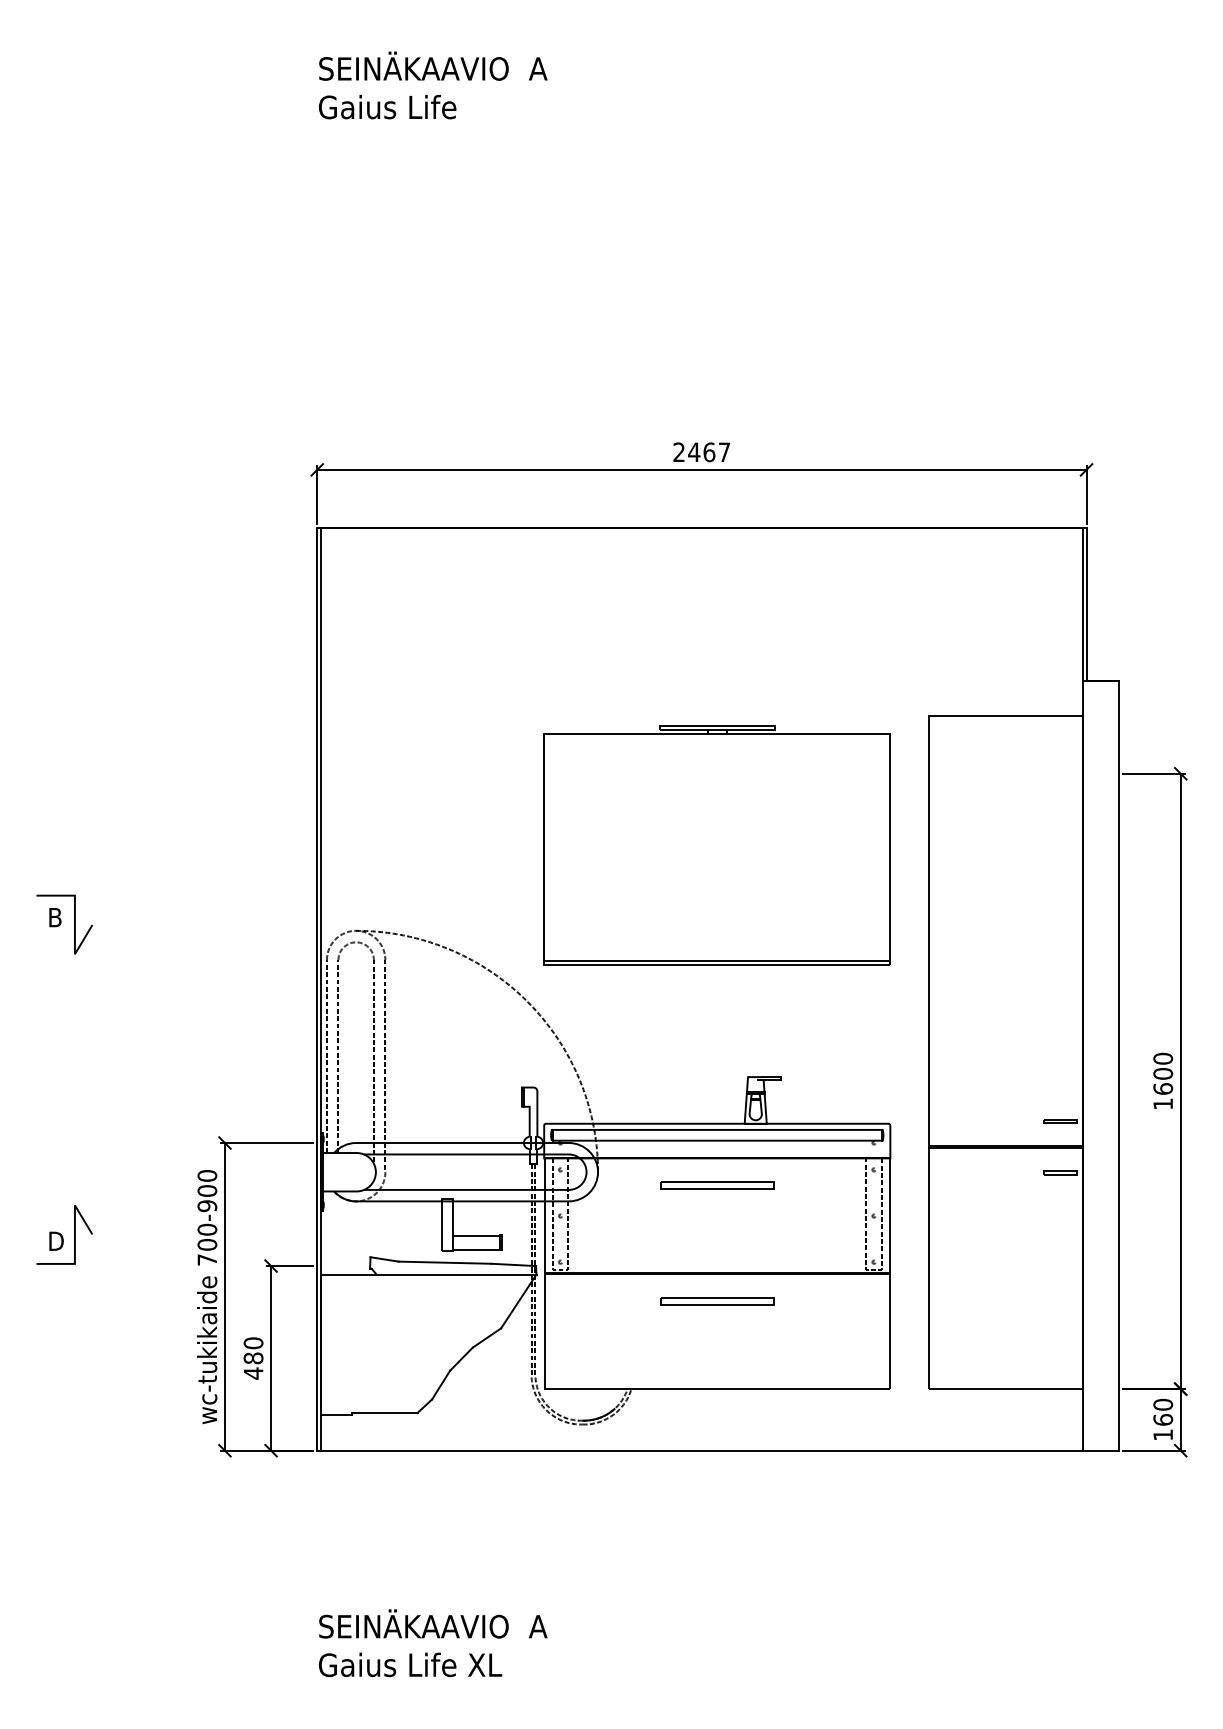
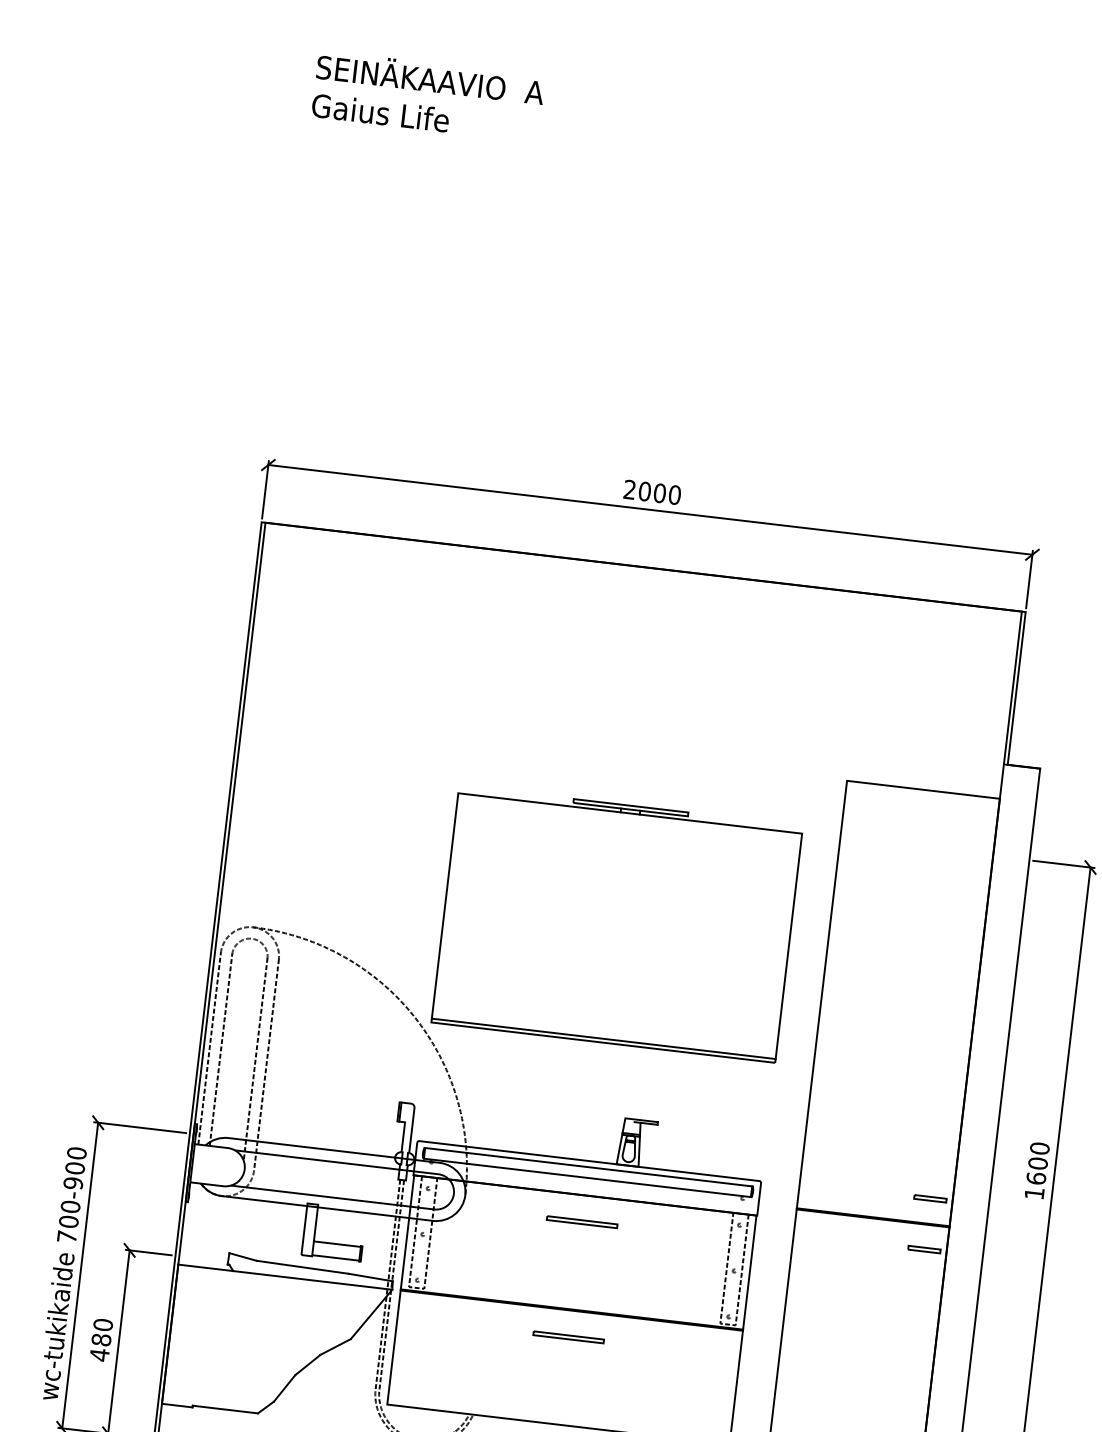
text: (709, 452) -> (659, 493), 2467 -> 2000
part: (716, 845) -> (616, 924), moved
part: (717, 1184) -> (582, 1221), size x0.62
part: (717, 1300) -> (569, 1336), size x0.62

